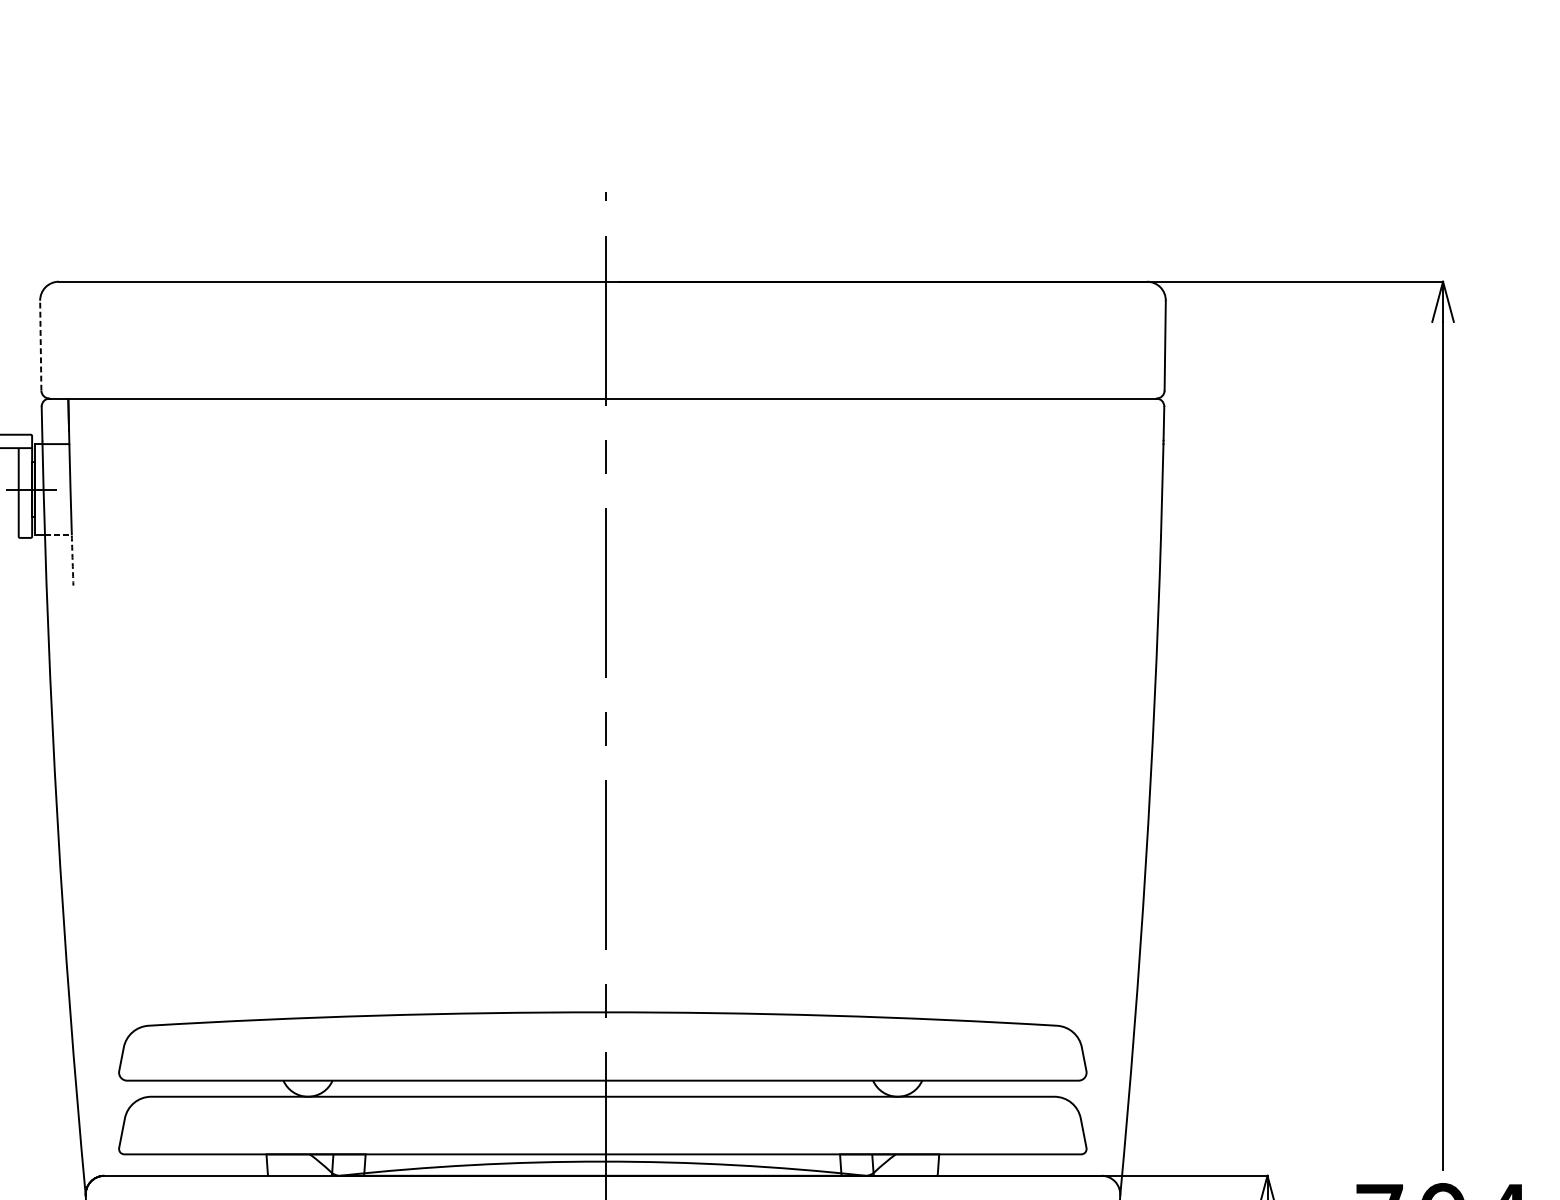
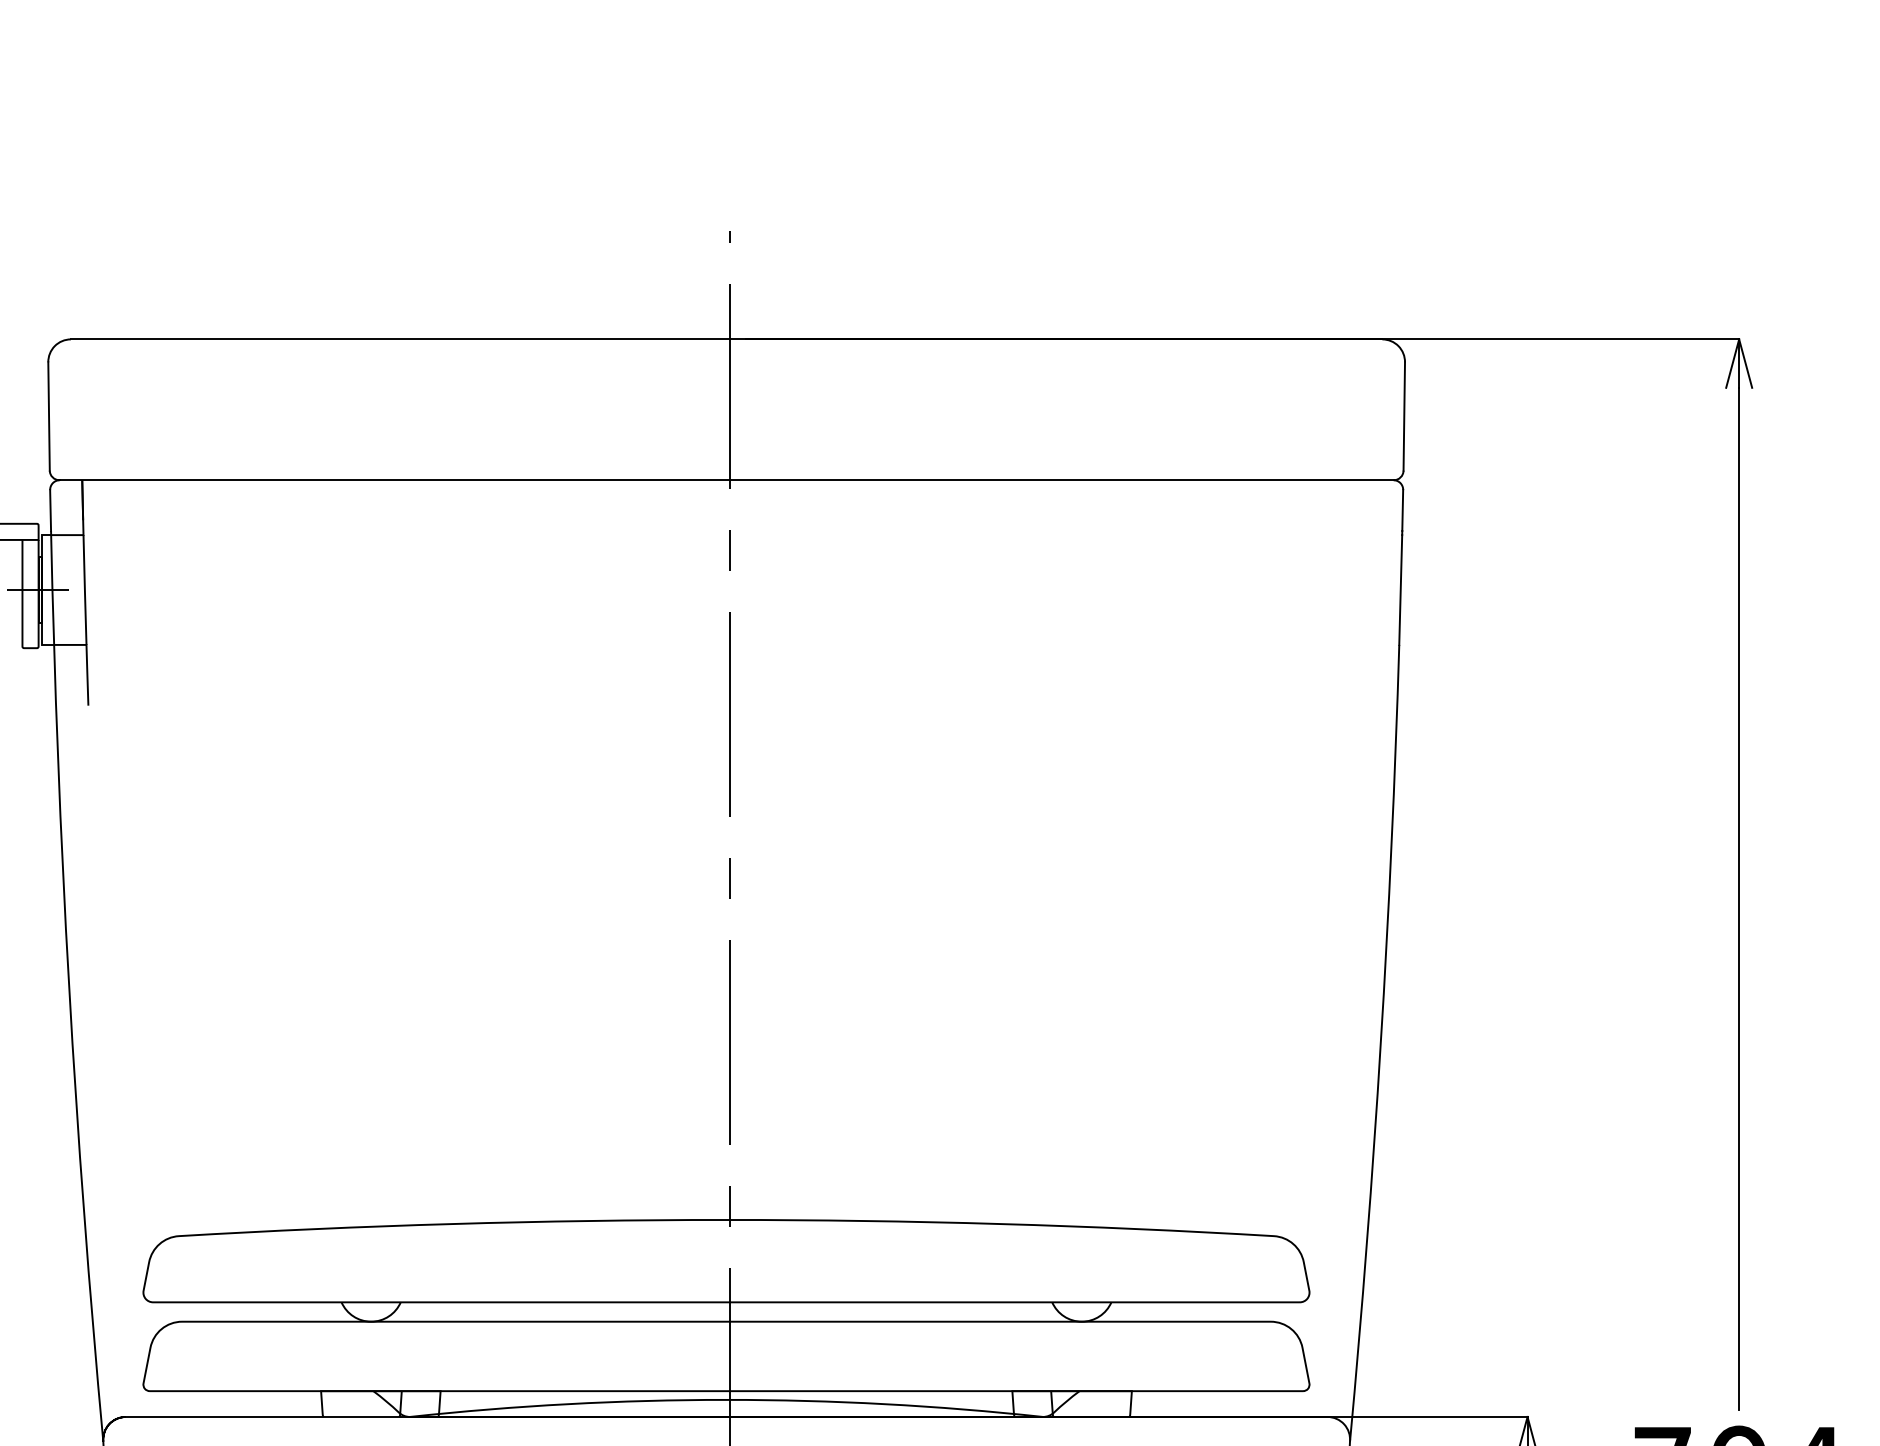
line: (41, 345) -> (49, 416), dashed -> solid
line: (71, 548) -> (86, 660), dashed -> solid

